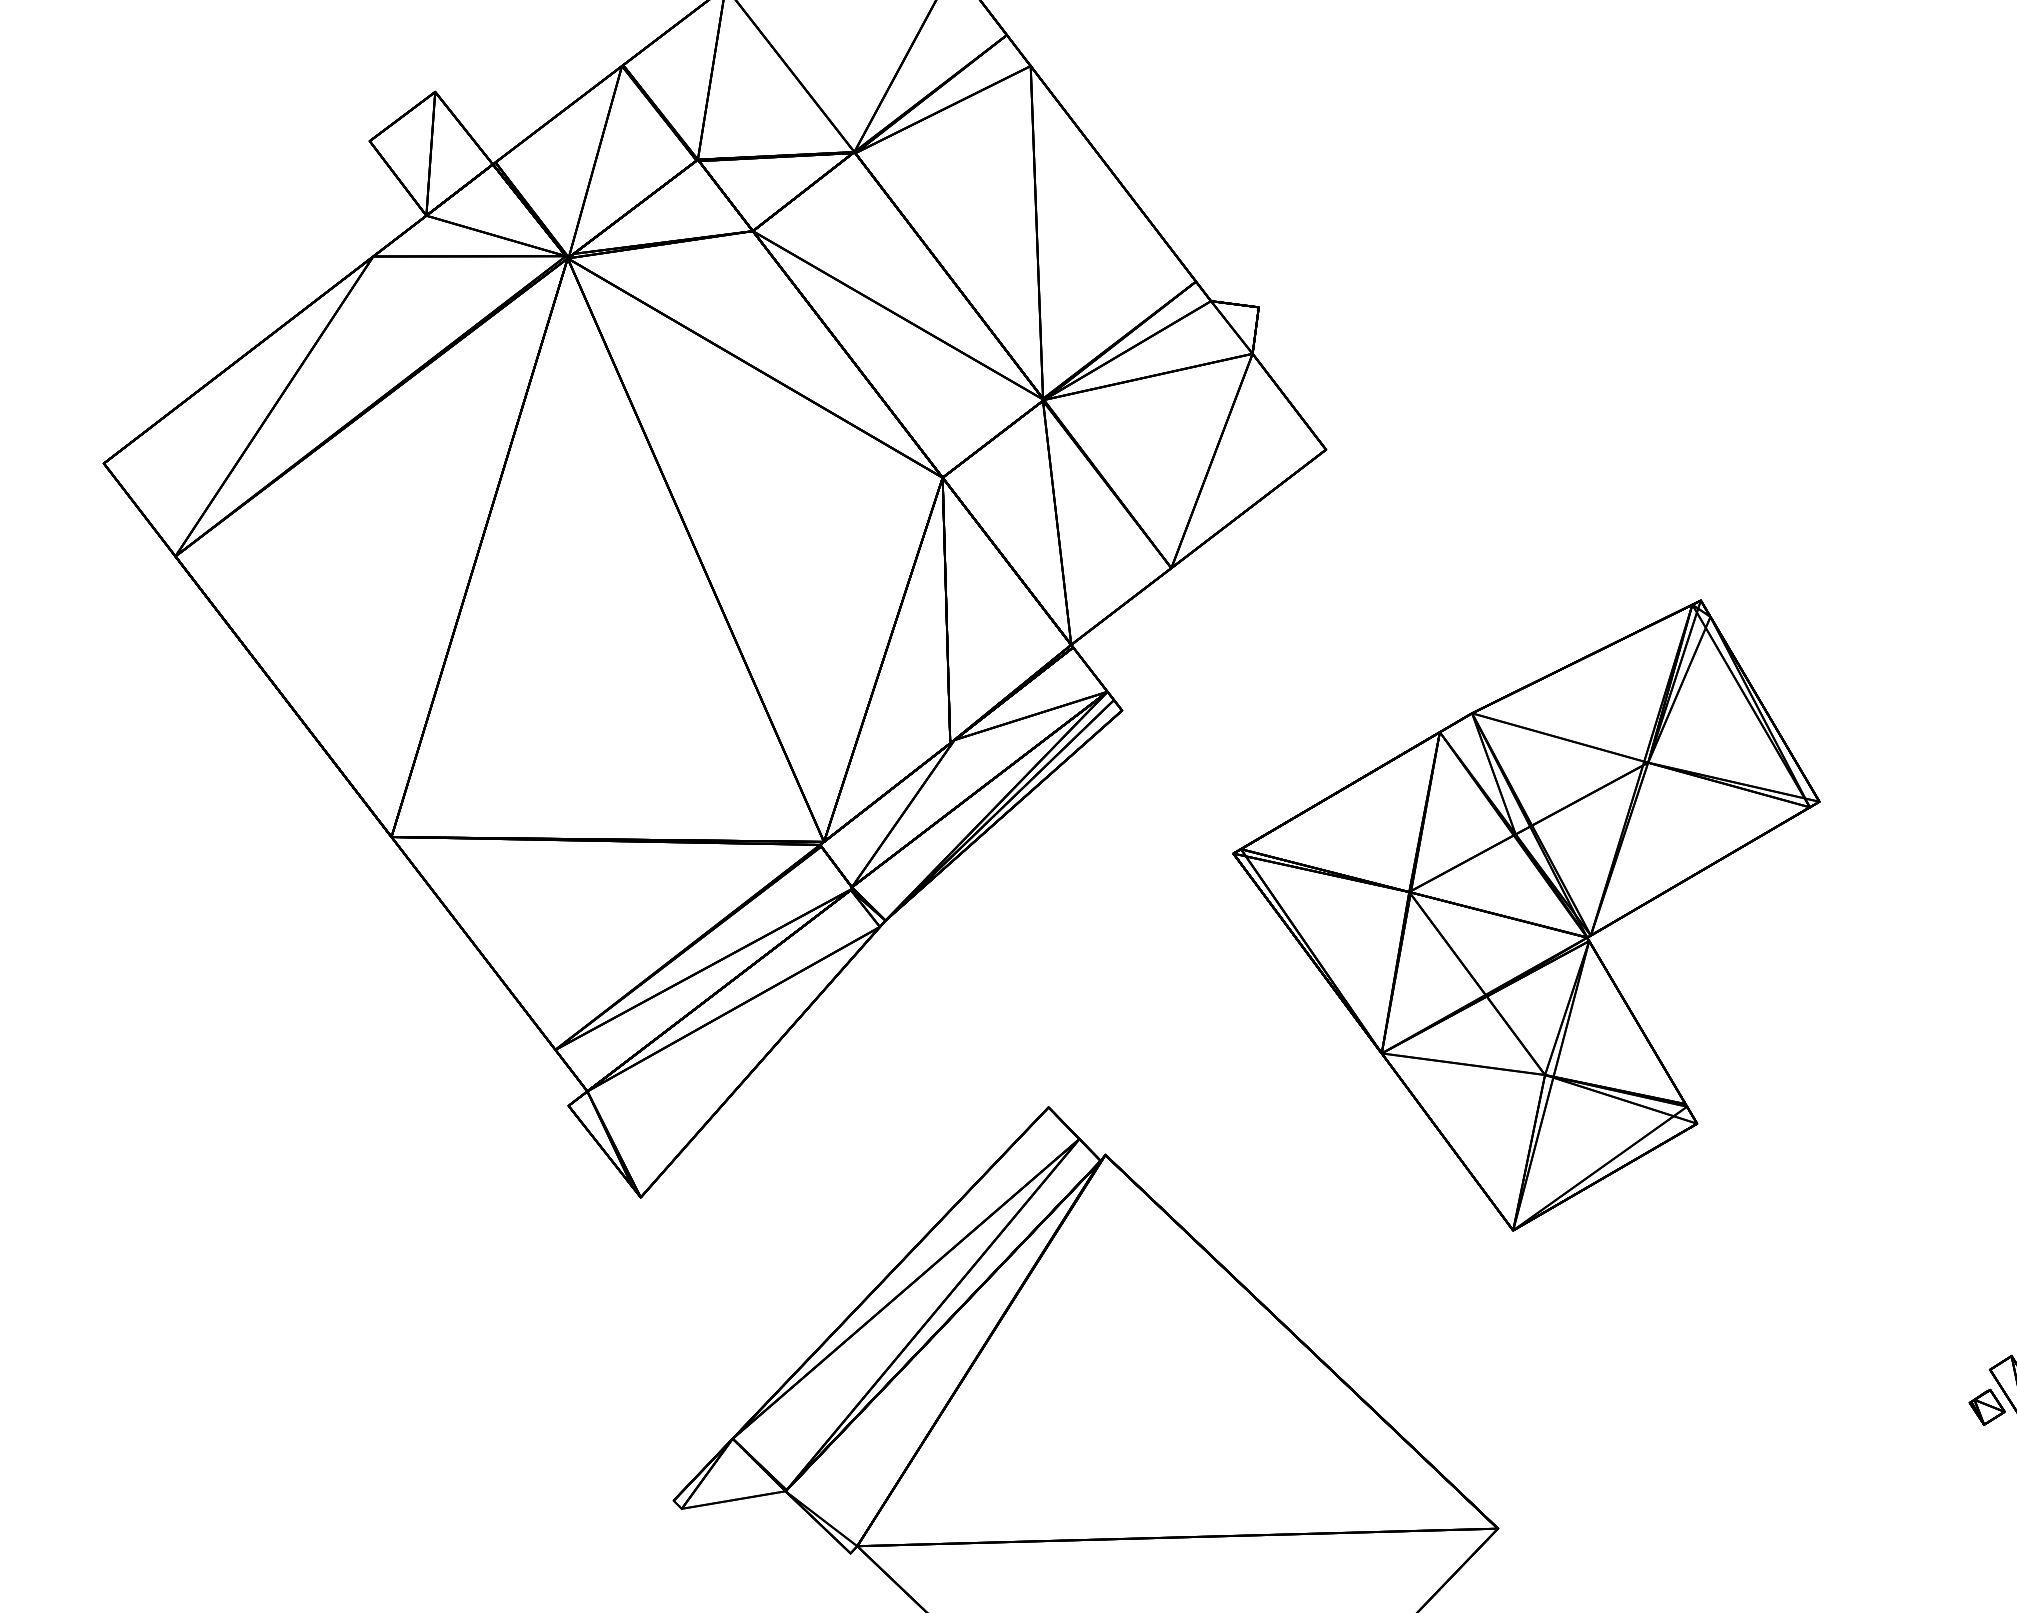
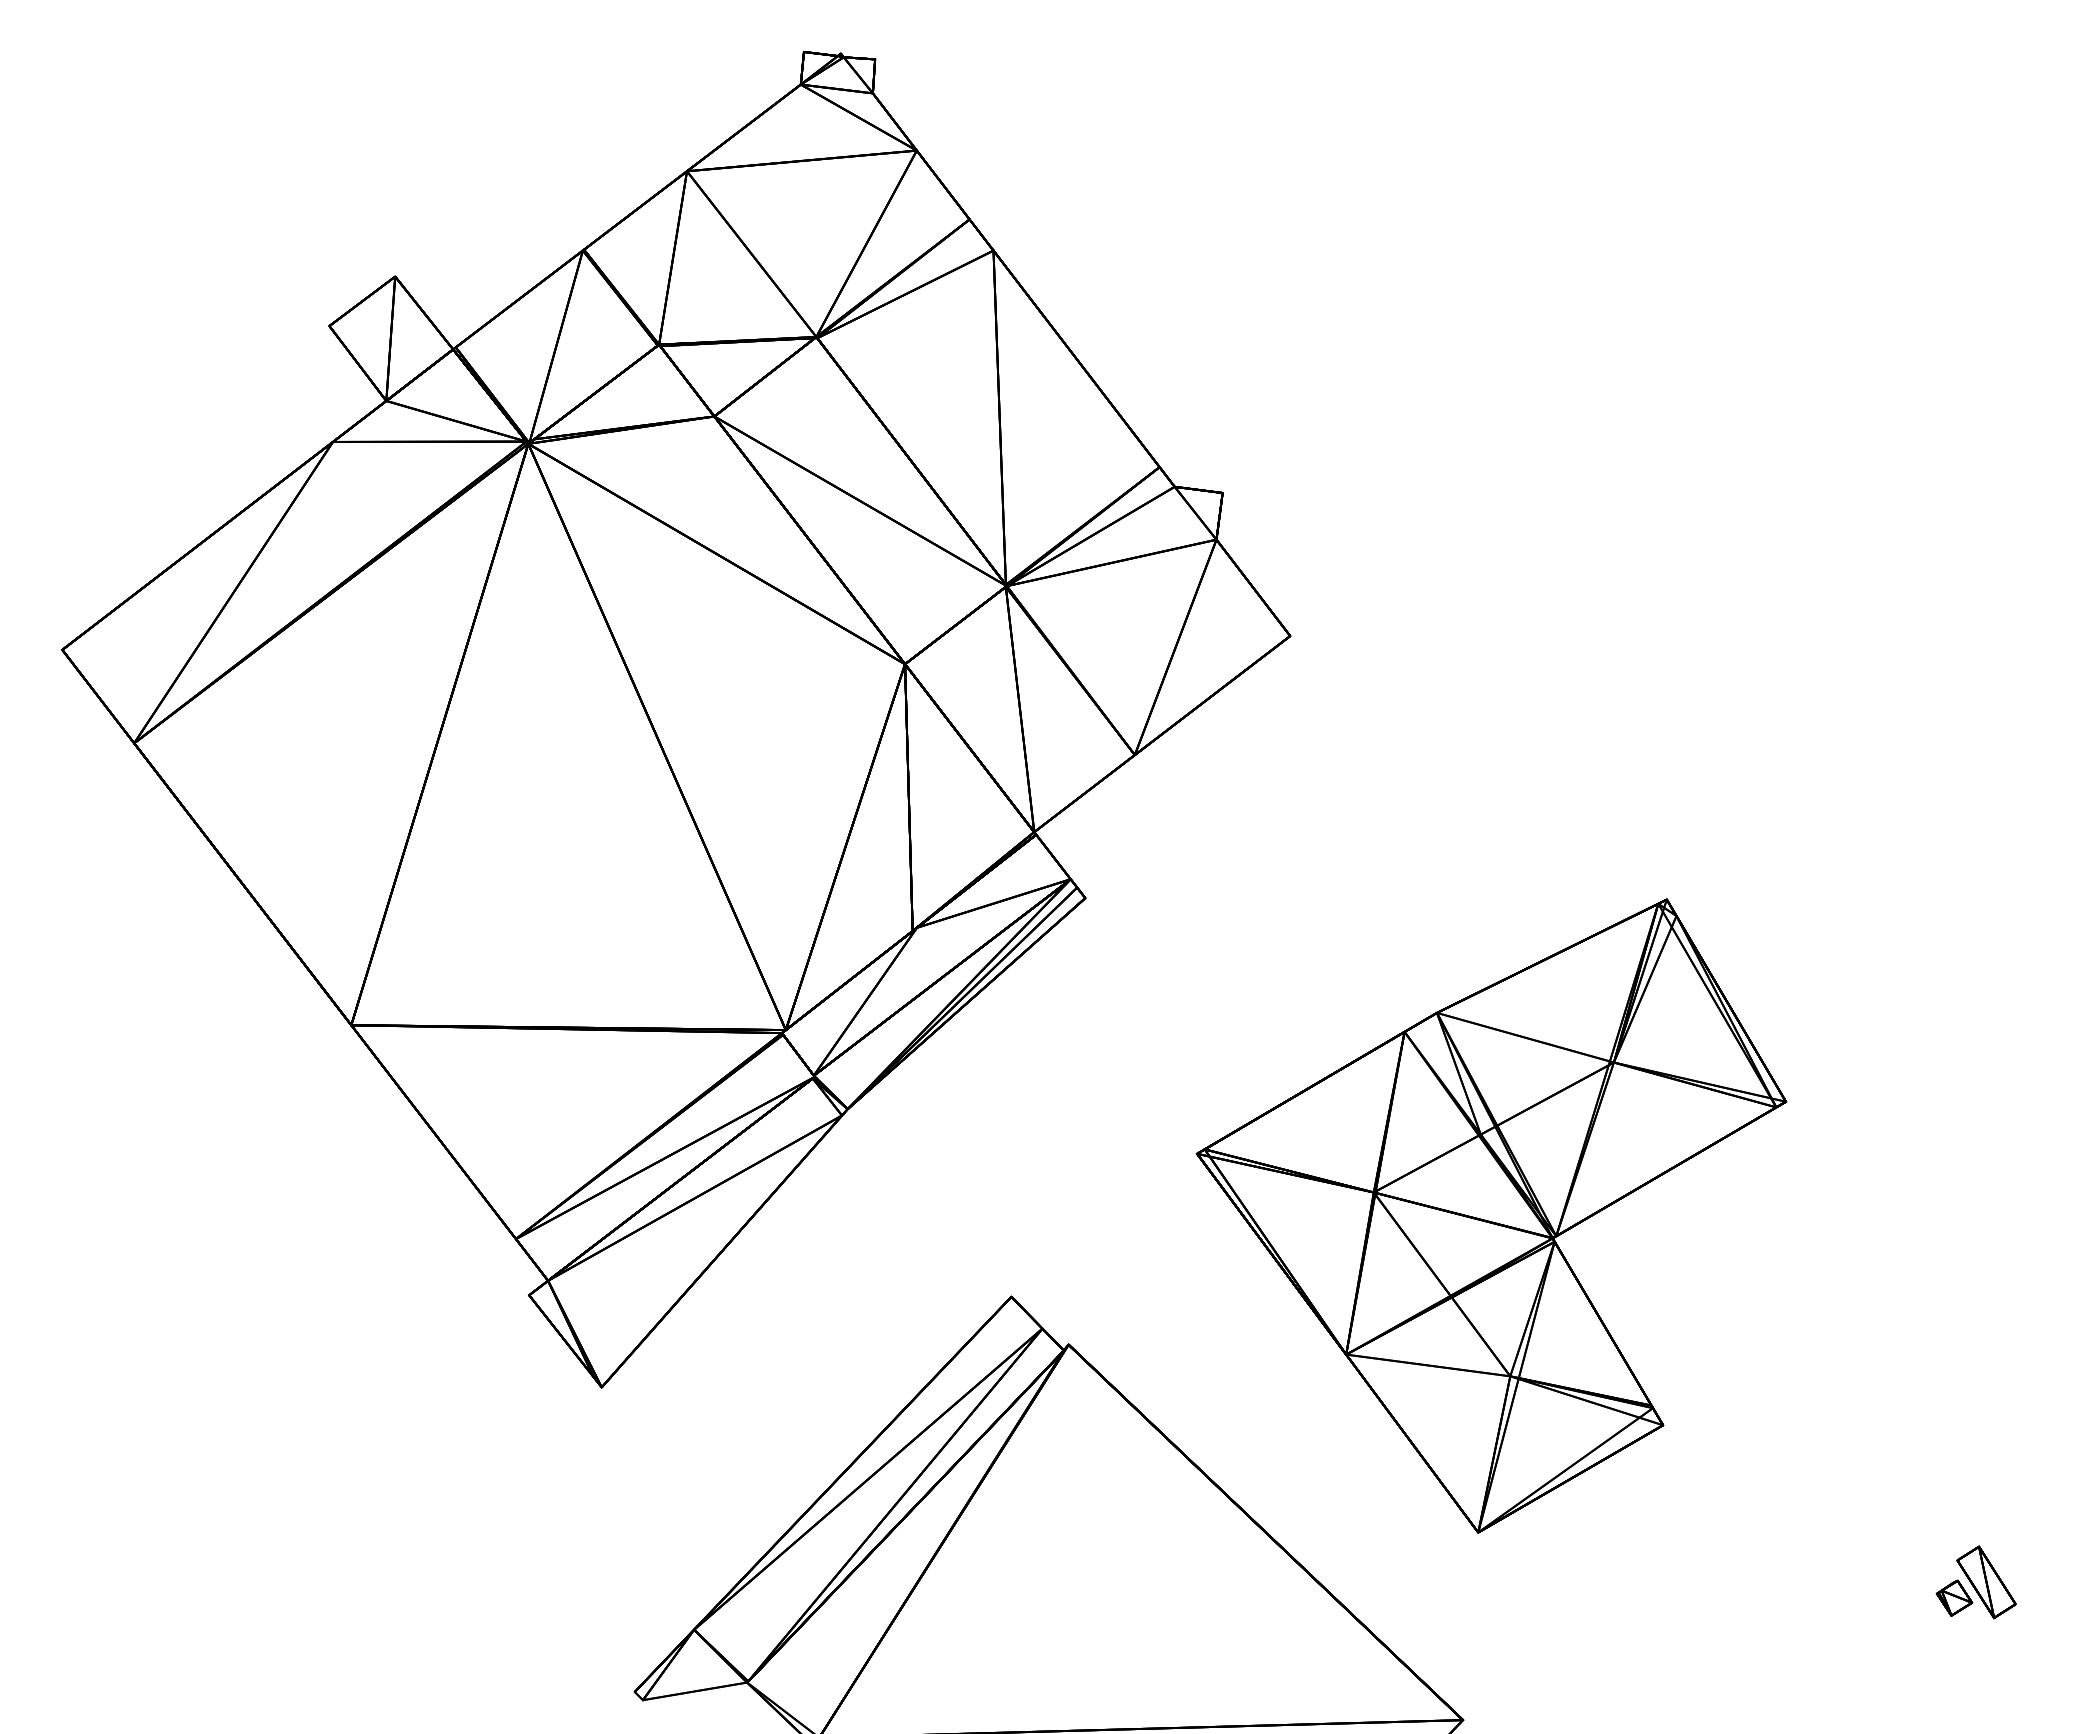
part: (1526, 914) -> (1491, 1215), moved

